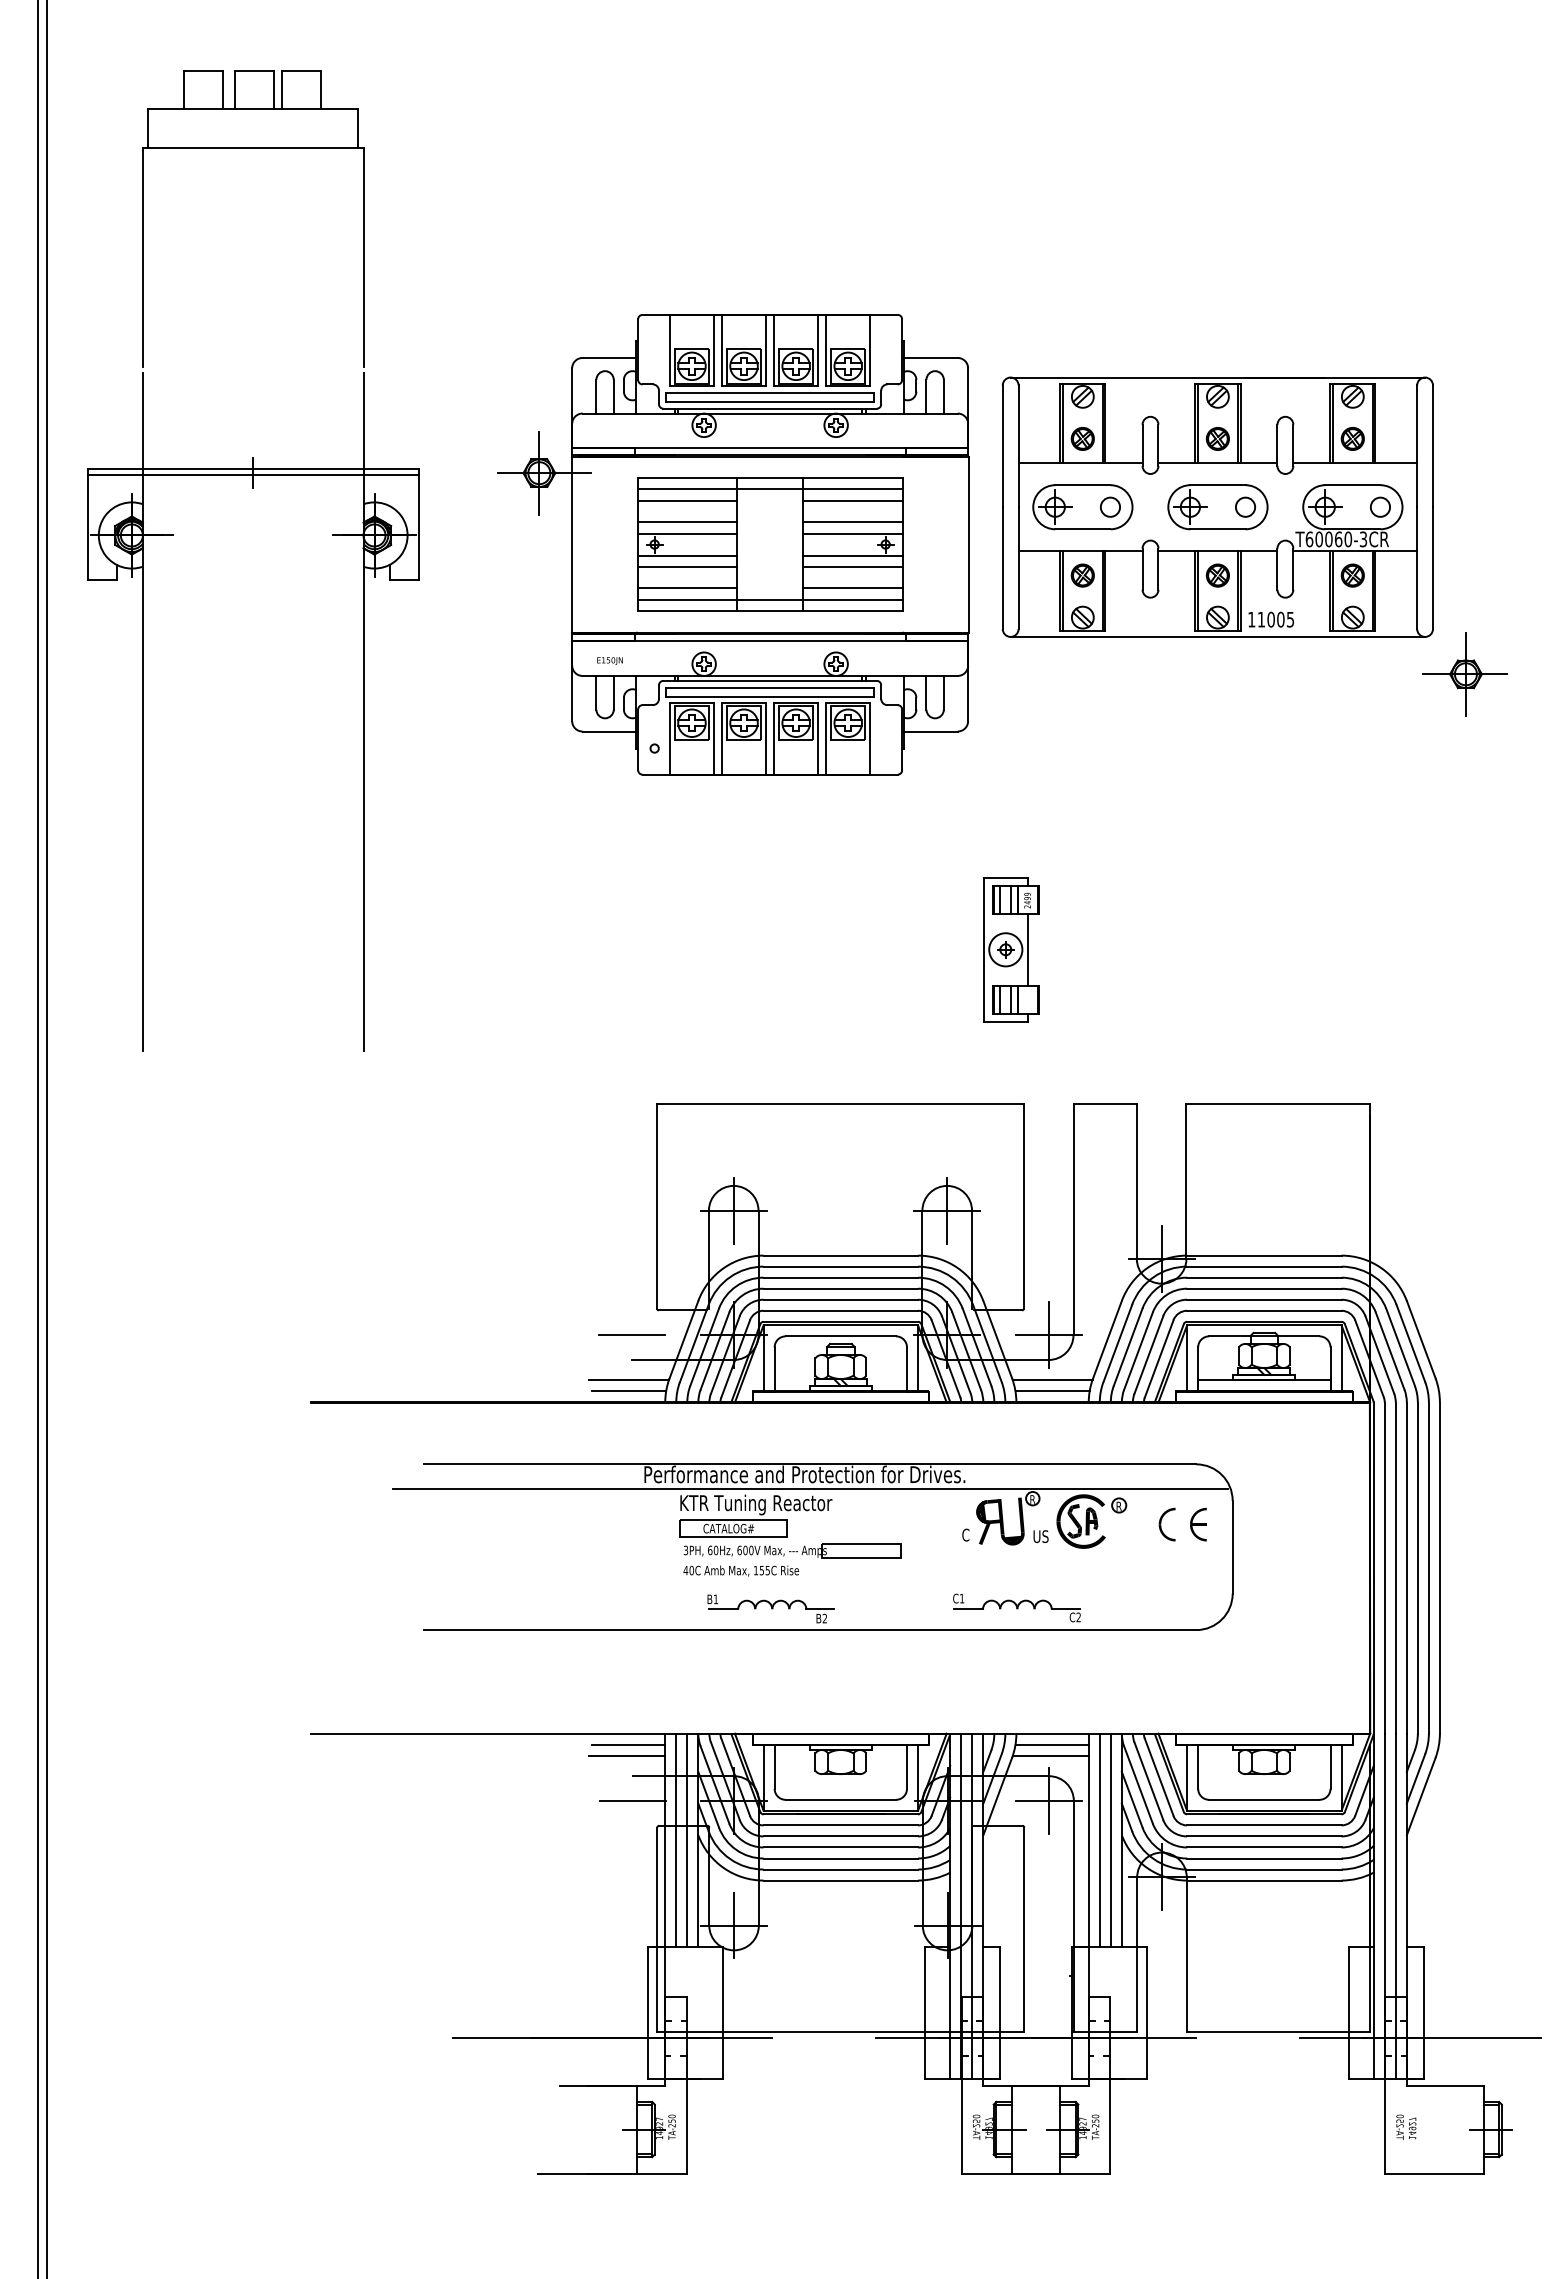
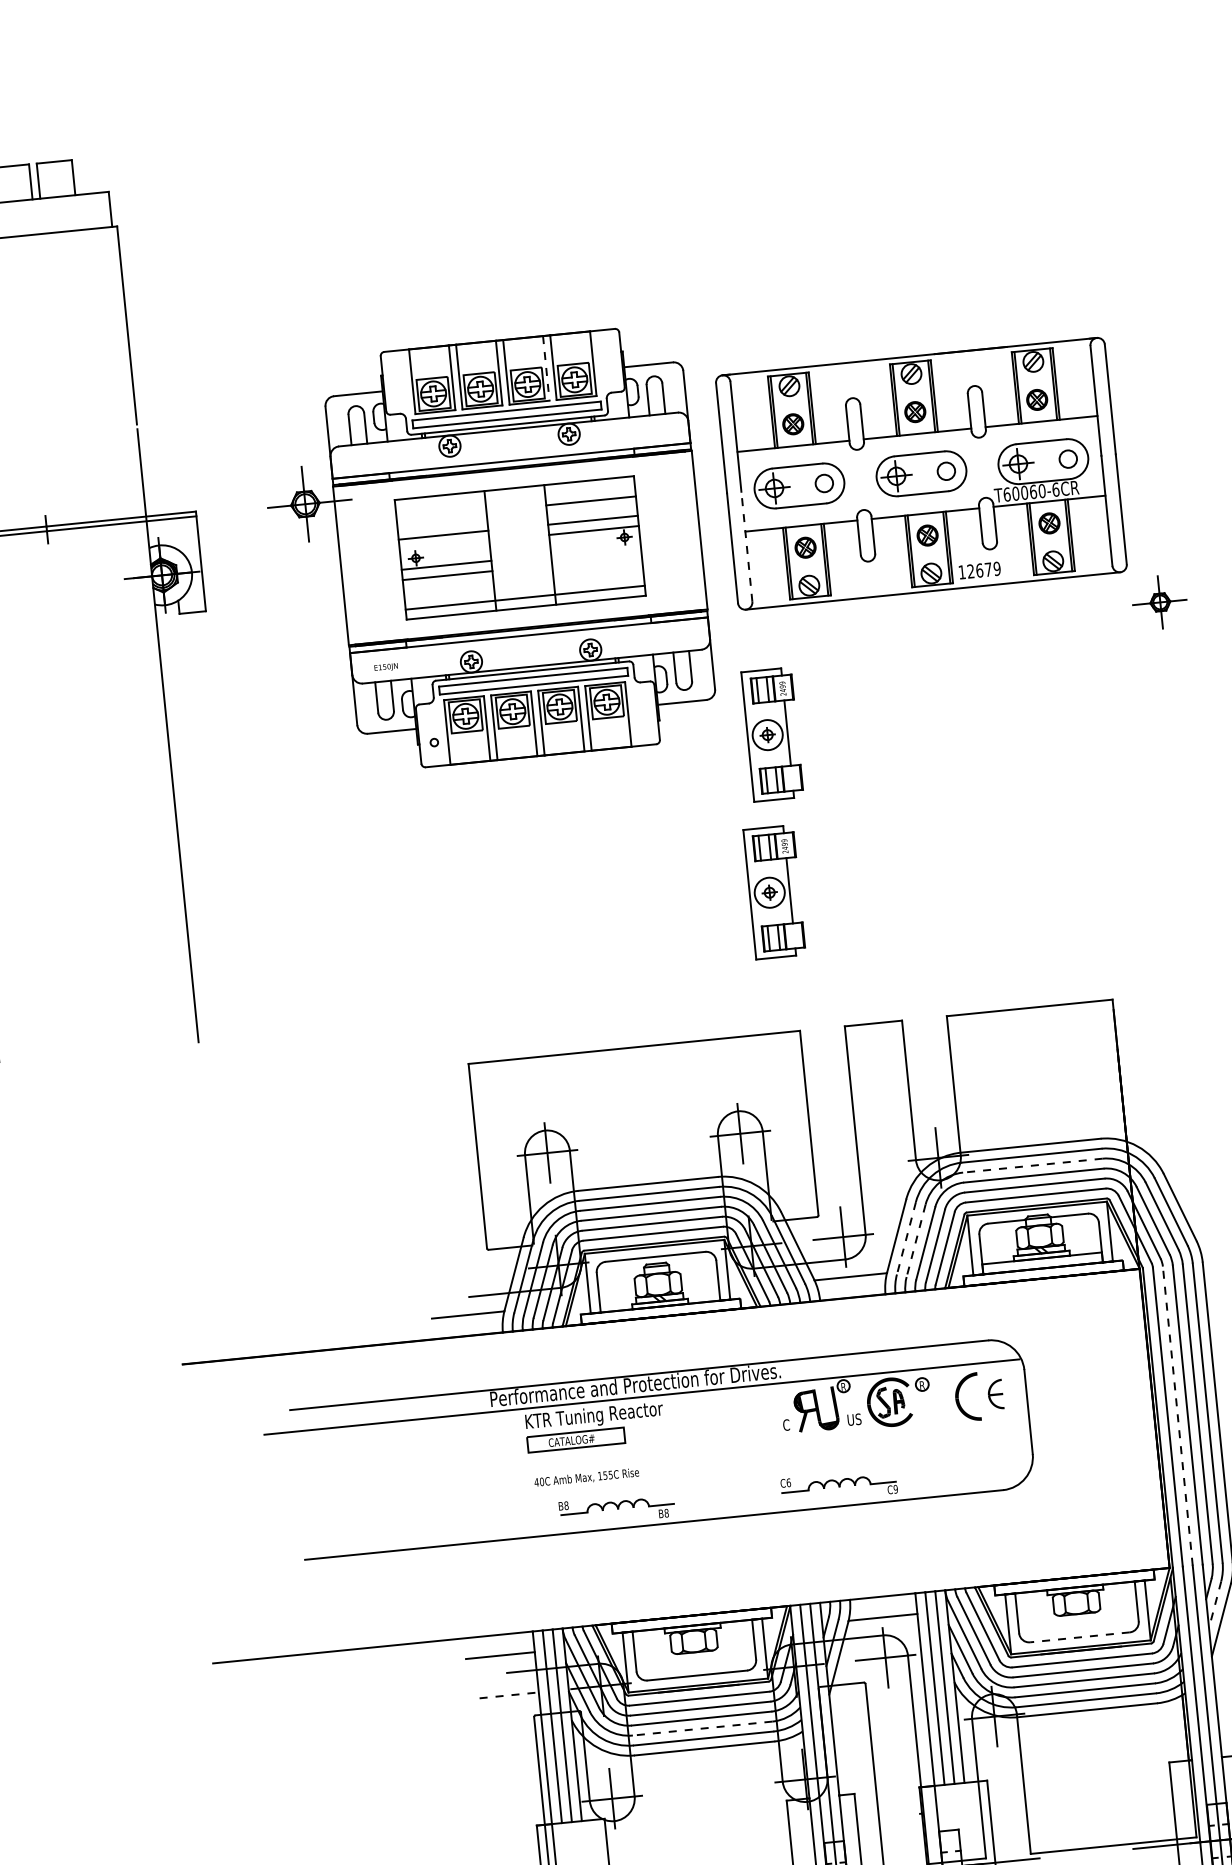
line: (818, 350) -> (546, 368), solid -> dashed
line: (769, 489) -> (514, 498), removed
line: (687, 500) -> (441, 515), removed
line: (687, 533) -> (444, 545), removed
text: (1363, 539) -> (1055, 489), T60060-3CR -> T60060-6CR
line: (852, 555) -> (595, 550), removed
line: (852, 566) -> (596, 560), removed
line: (1018, 568) -> (746, 547), solid -> dashed
line: (687, 588) -> (449, 595), removed
line: (852, 588) -> (598, 580), removed
text: (1275, 619) -> (983, 570), 11005 -> 12679
part: (1464, 674) -> (1159, 602), size x0.7
part: (1026, 776) -> (772, 734), added
line: (1263, 1277) -> (1032, 1165), solid -> dashed
line: (631, 1334) -> (466, 1274), removed
line: (1117, 1344) -> (906, 1239), solid -> dashed
line: (1127, 1347) -> (915, 1241), solid -> dashed
line: (629, 1391) -> (469, 1325), removed
line: (1052, 1391) -> (851, 1287), removed
part: (1166, 1524) -> (966, 1397), size x1.6
part: (792, 1550) -> (631, 1454), removed
line: (1395, 1568) -> (1177, 1416), solid -> dashed
text: (961, 1598) -> (788, 1482), C1 -> C6
text: (715, 1599) -> (566, 1505), B1 -> B8
text: (1078, 1617) -> (895, 1489), C2 -> C9
text: (824, 1618) -> (666, 1513), B2 -> B8
line: (628, 1744) -> (500, 1644), removed
line: (1051, 1744) -> (882, 1606), removed
line: (1415, 1779) -> (1214, 1605), solid -> dashed
line: (1263, 1799) -> (1079, 1637), solid -> dashed
line: (632, 1800) -> (509, 1694), solid -> dashed
line: (840, 1858) -> (702, 1728), solid -> dashed

